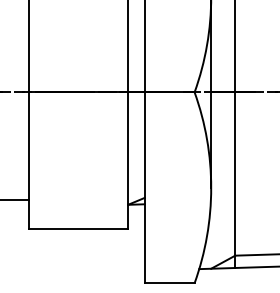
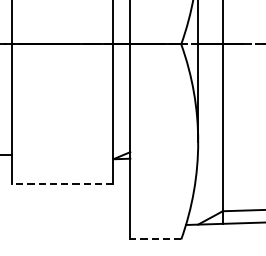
line: (78, 229) -> (62, 184), solid -> dashed
line: (169, 283) -> (155, 239), solid -> dashed

